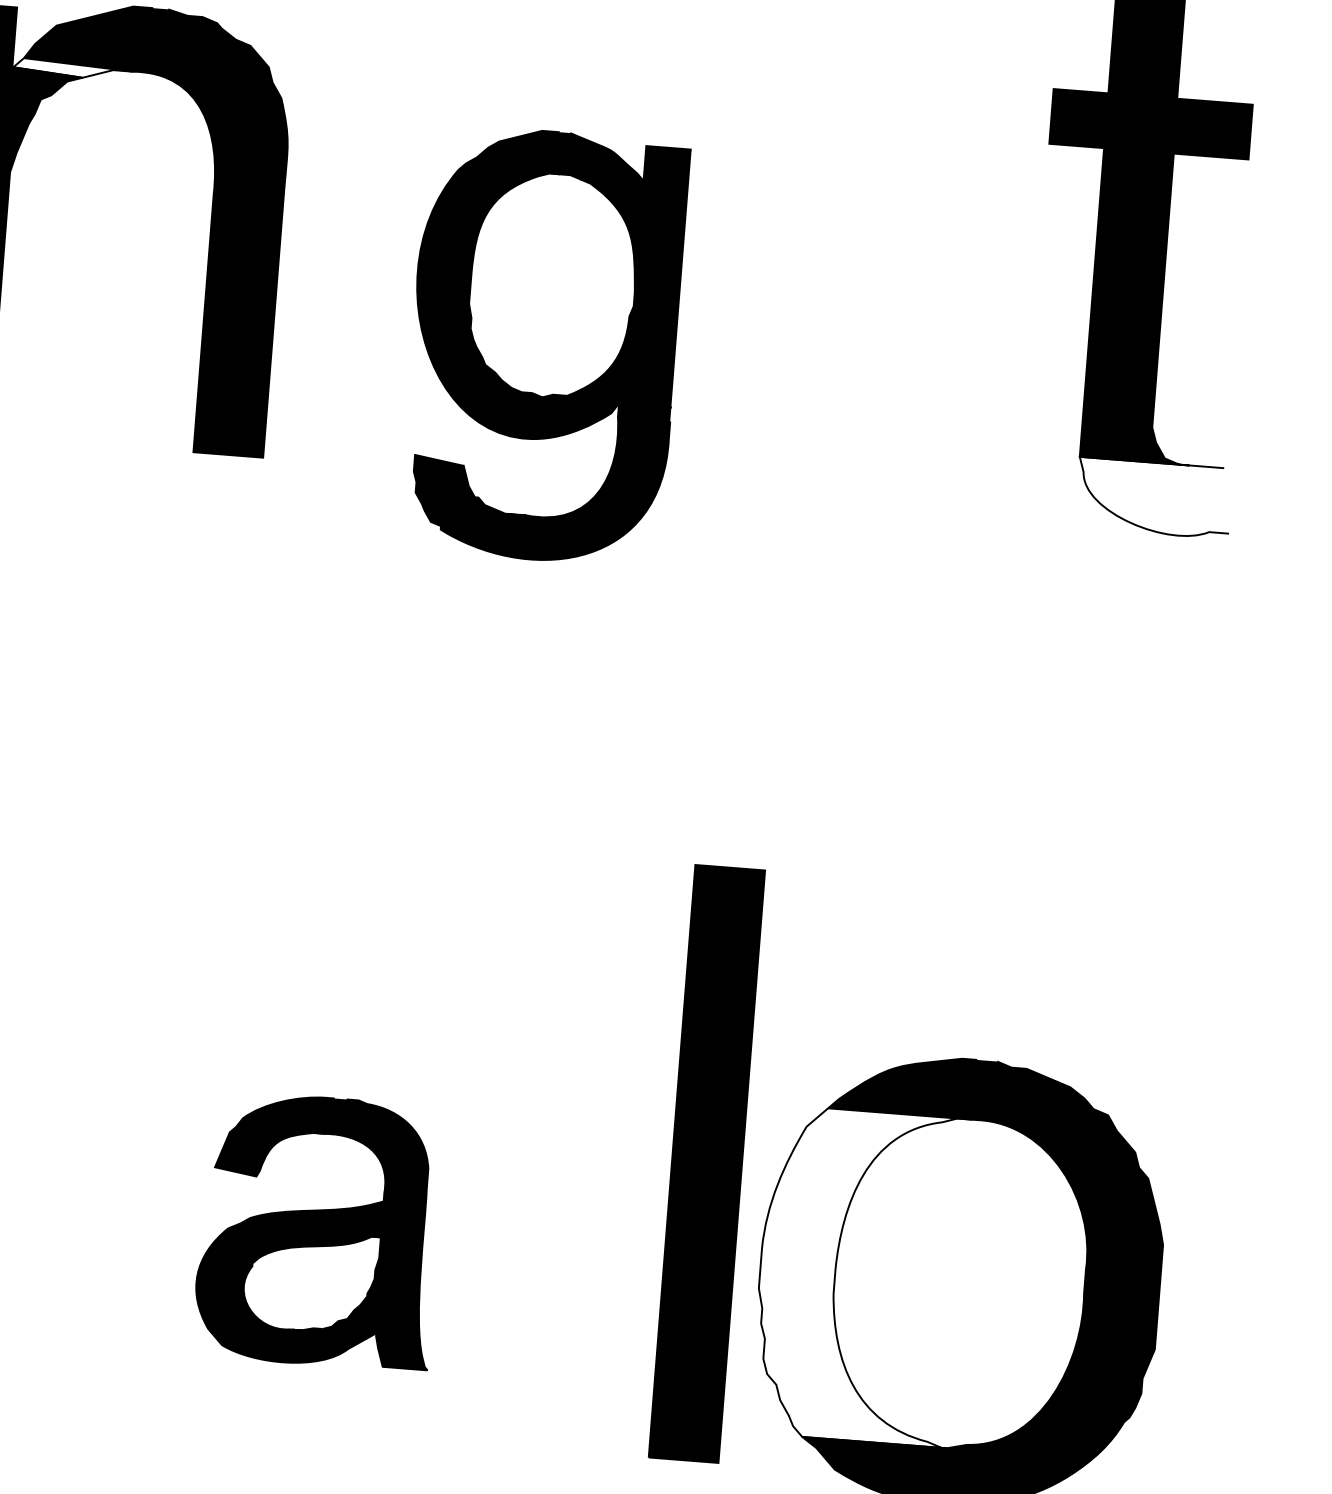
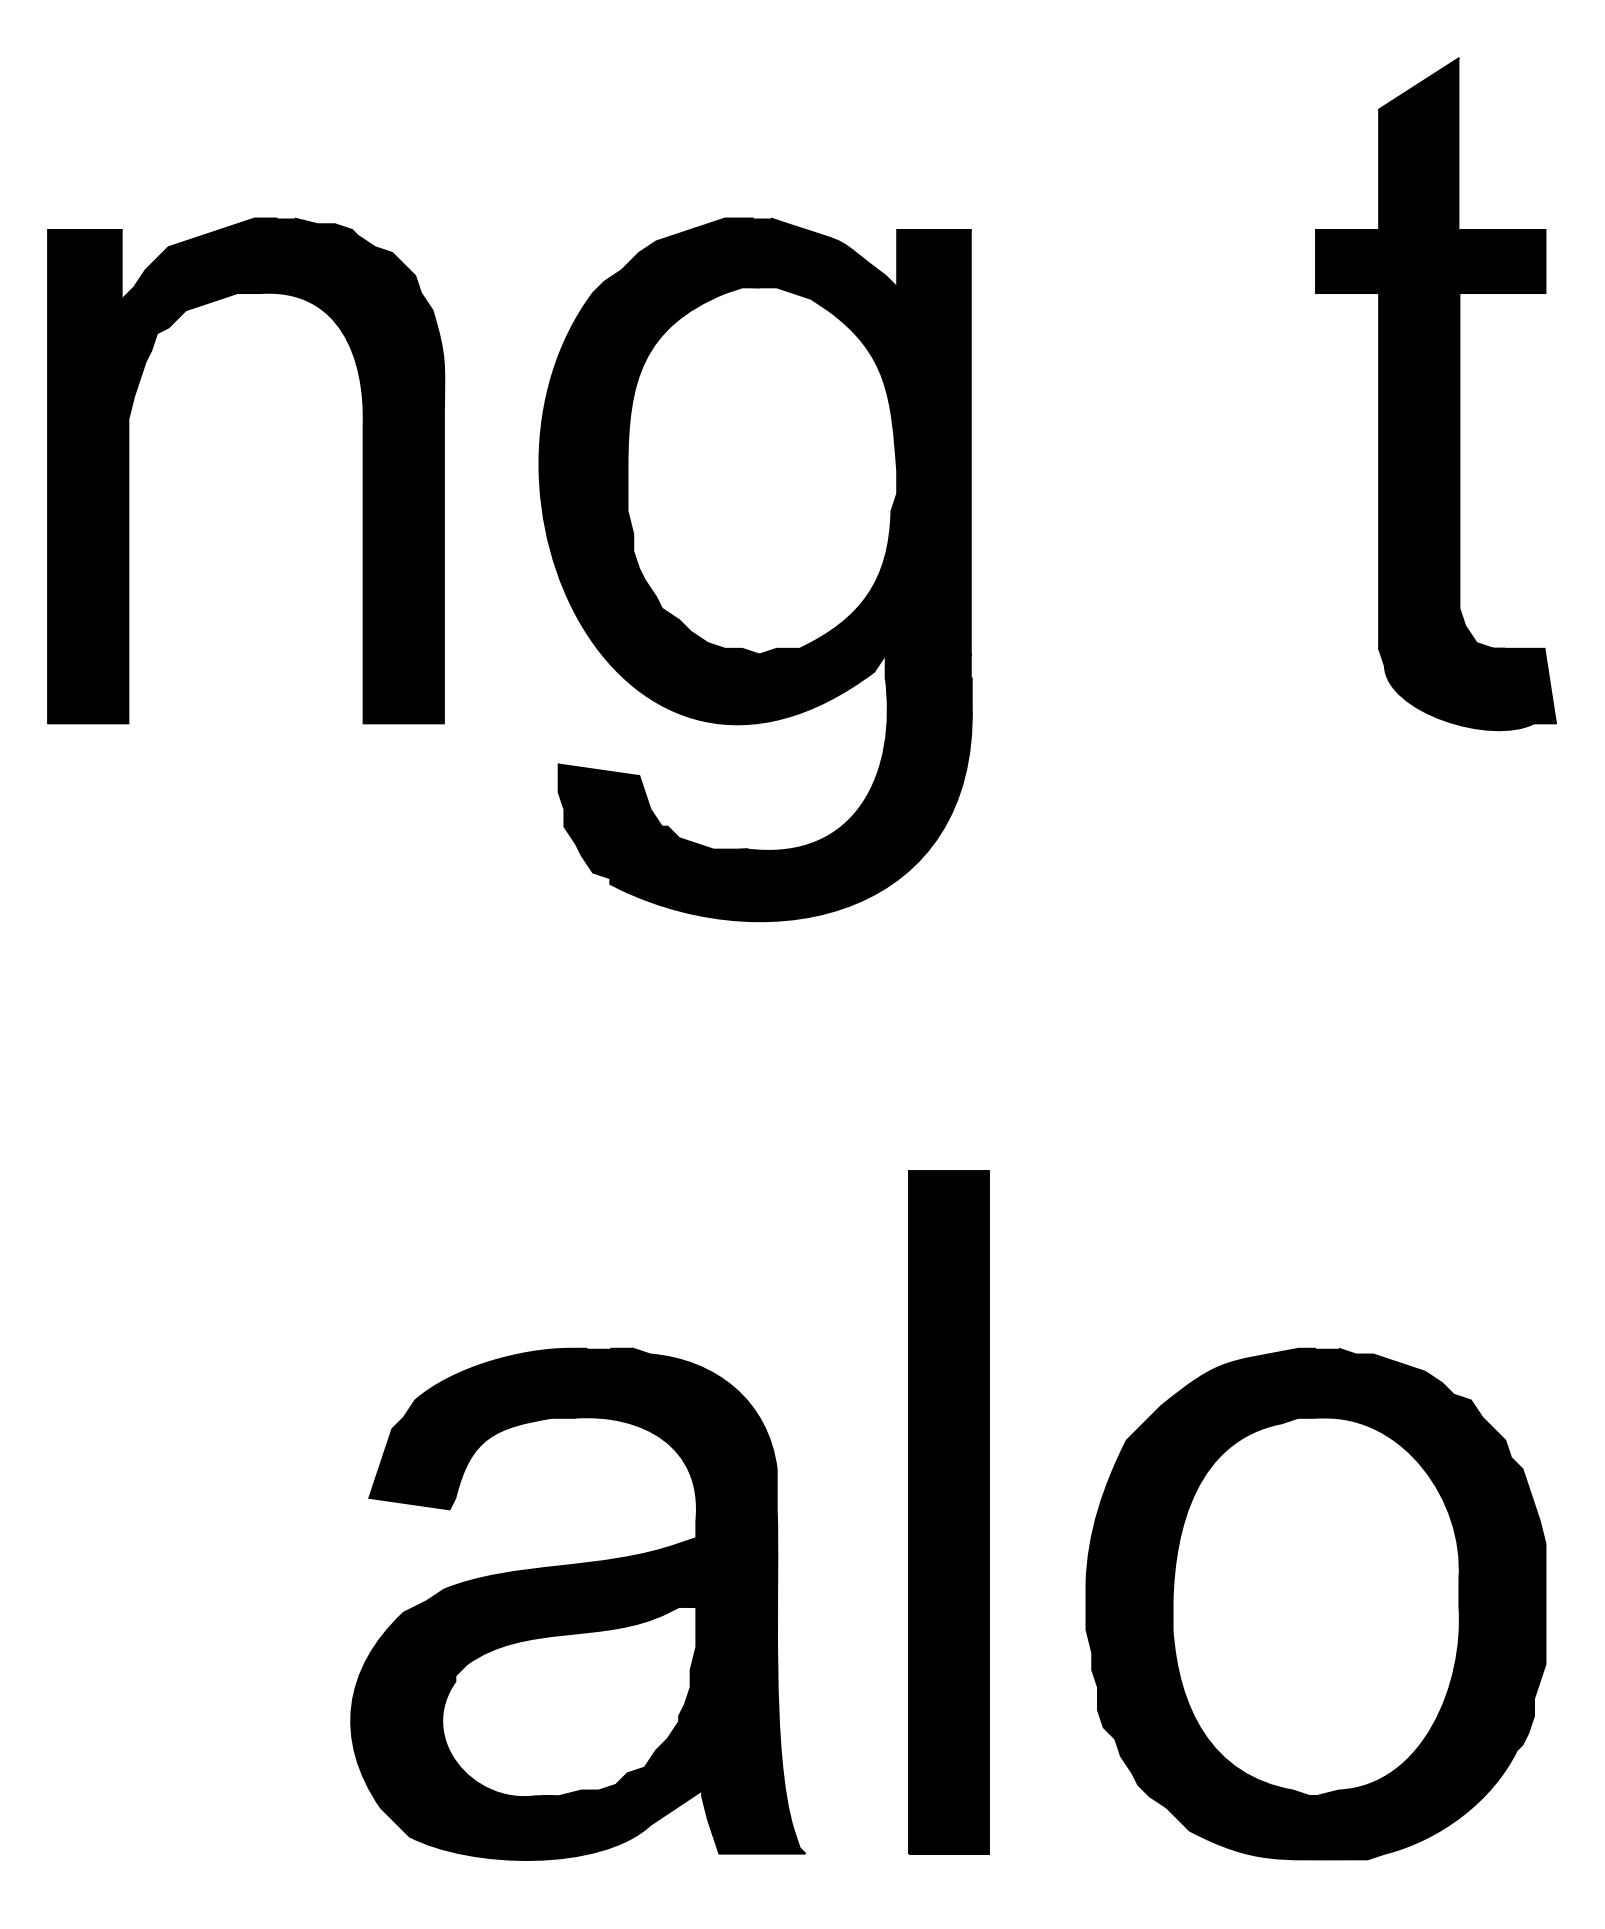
fill: (73, 69) -> (191, 295), added
part: (544, 345) -> (755, 569), size x1.43
fill: (1153, 498) -> (1467, 689), added
part: (706, 1164) -> (948, 1512), moved
part: (318, 1230) -> (577, 1603), size x1.67
fill: (859, 1275) -> (1200, 1606), added

